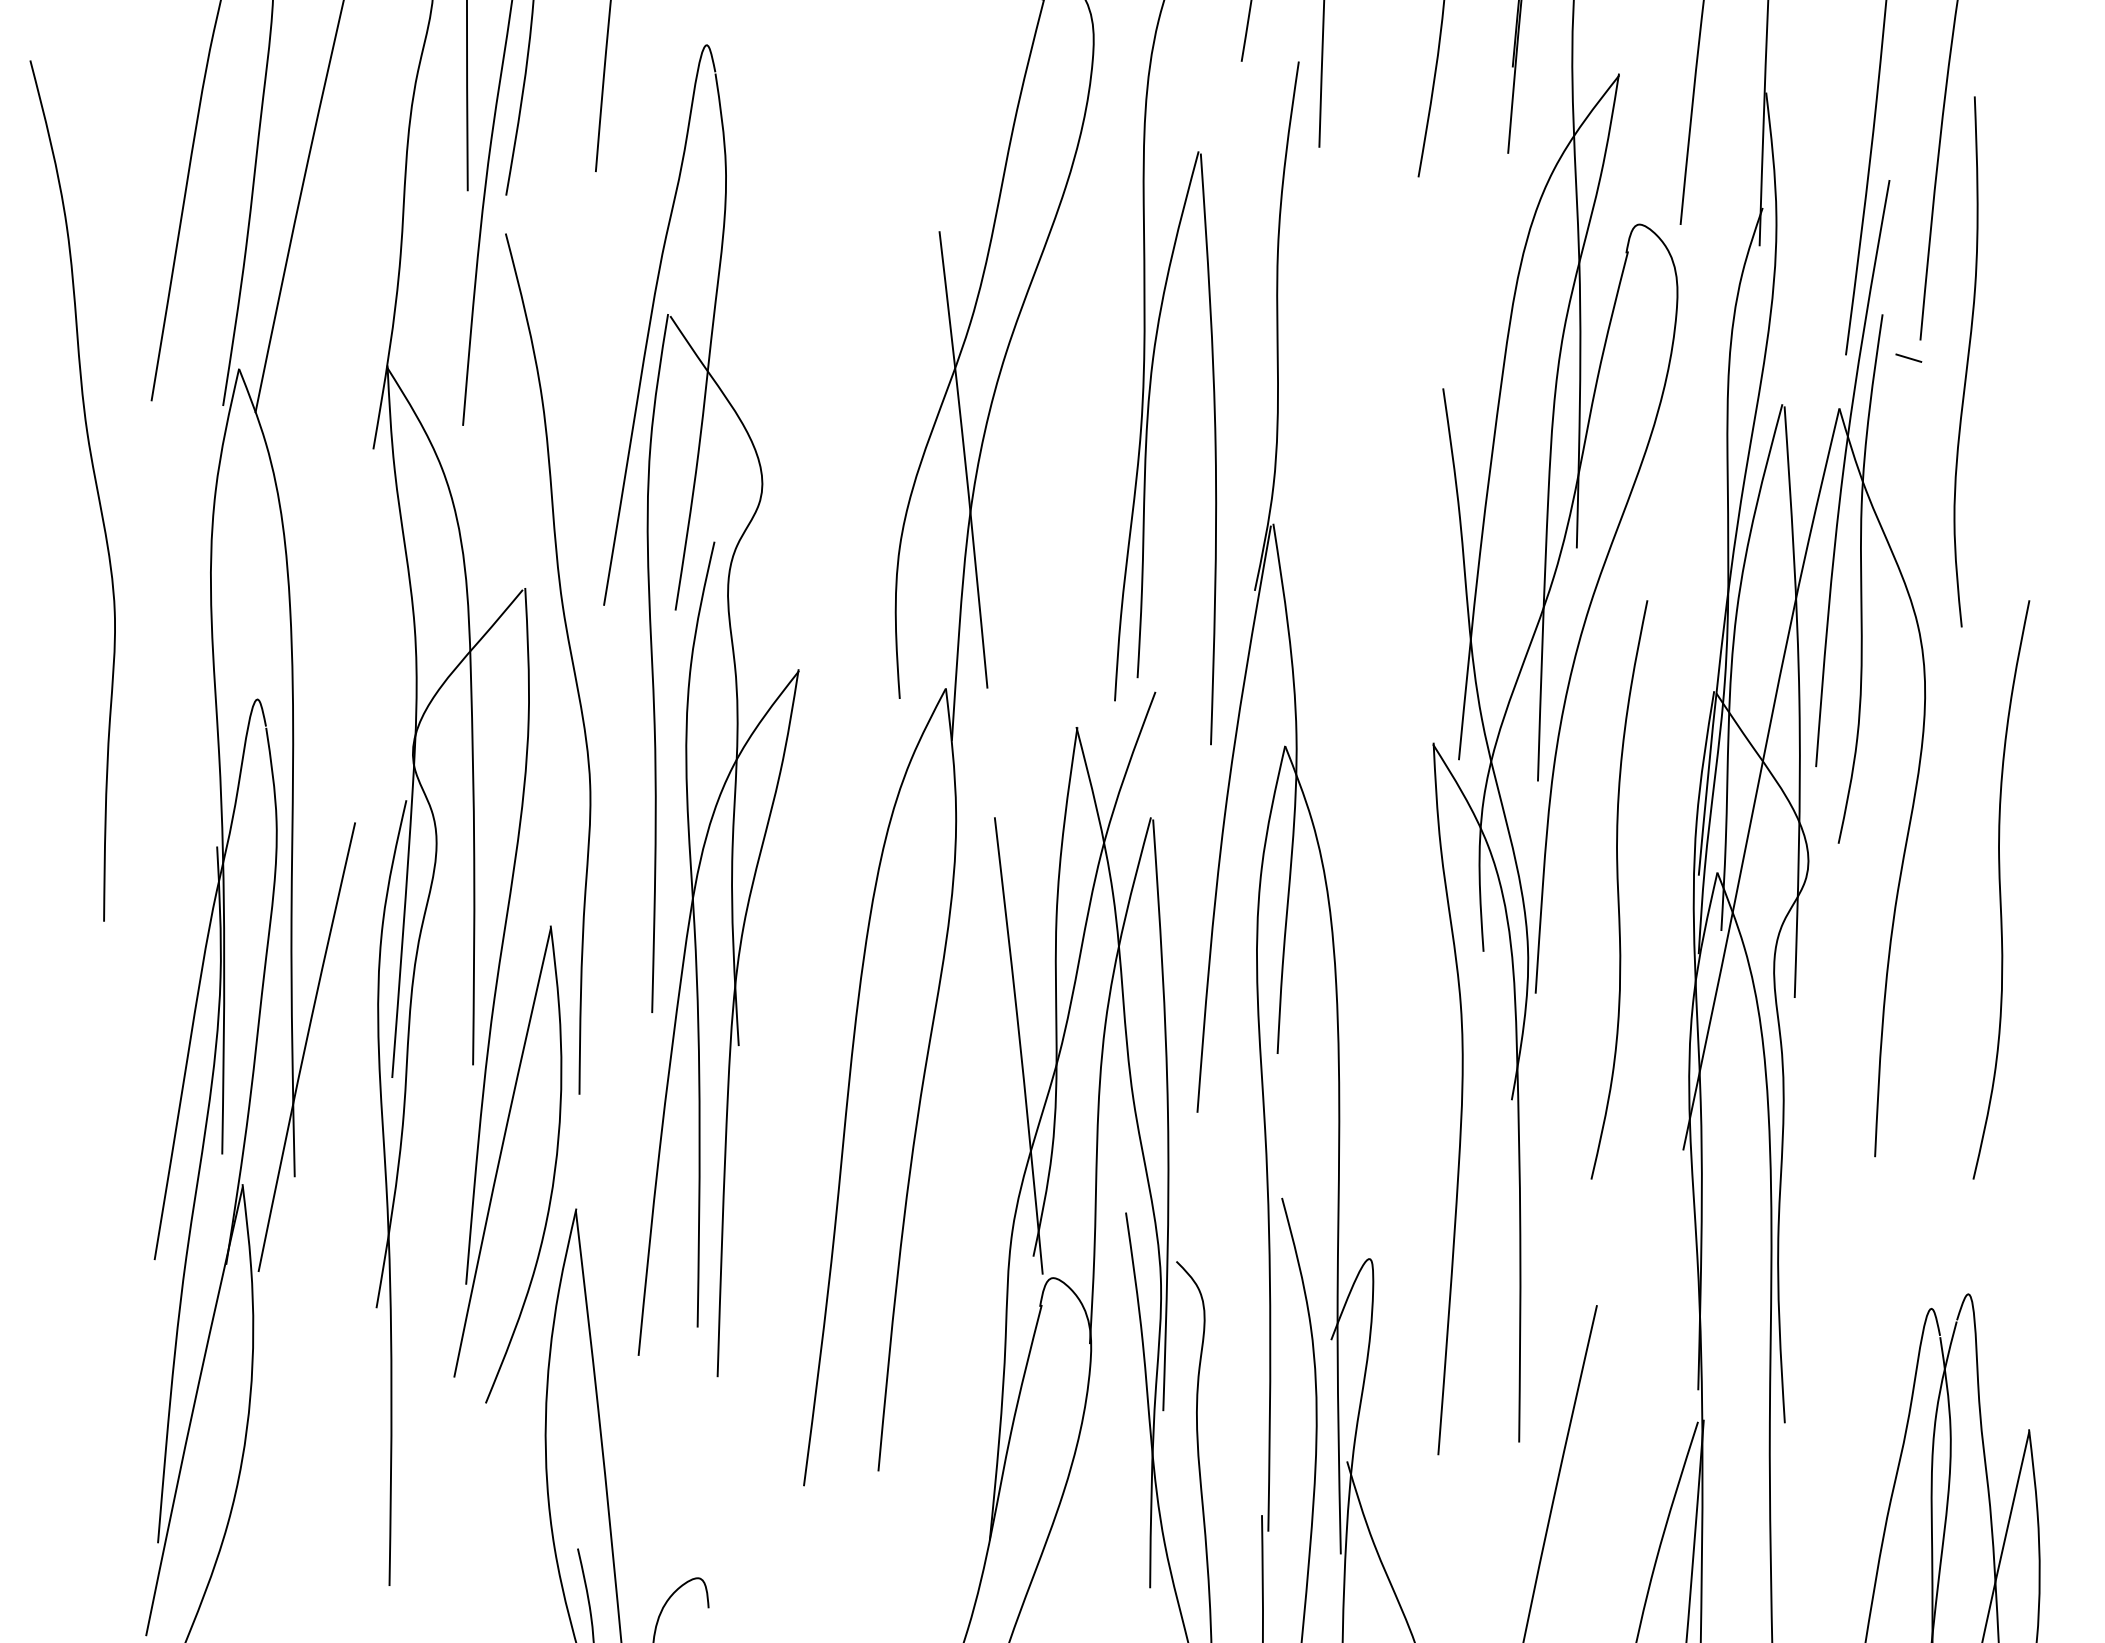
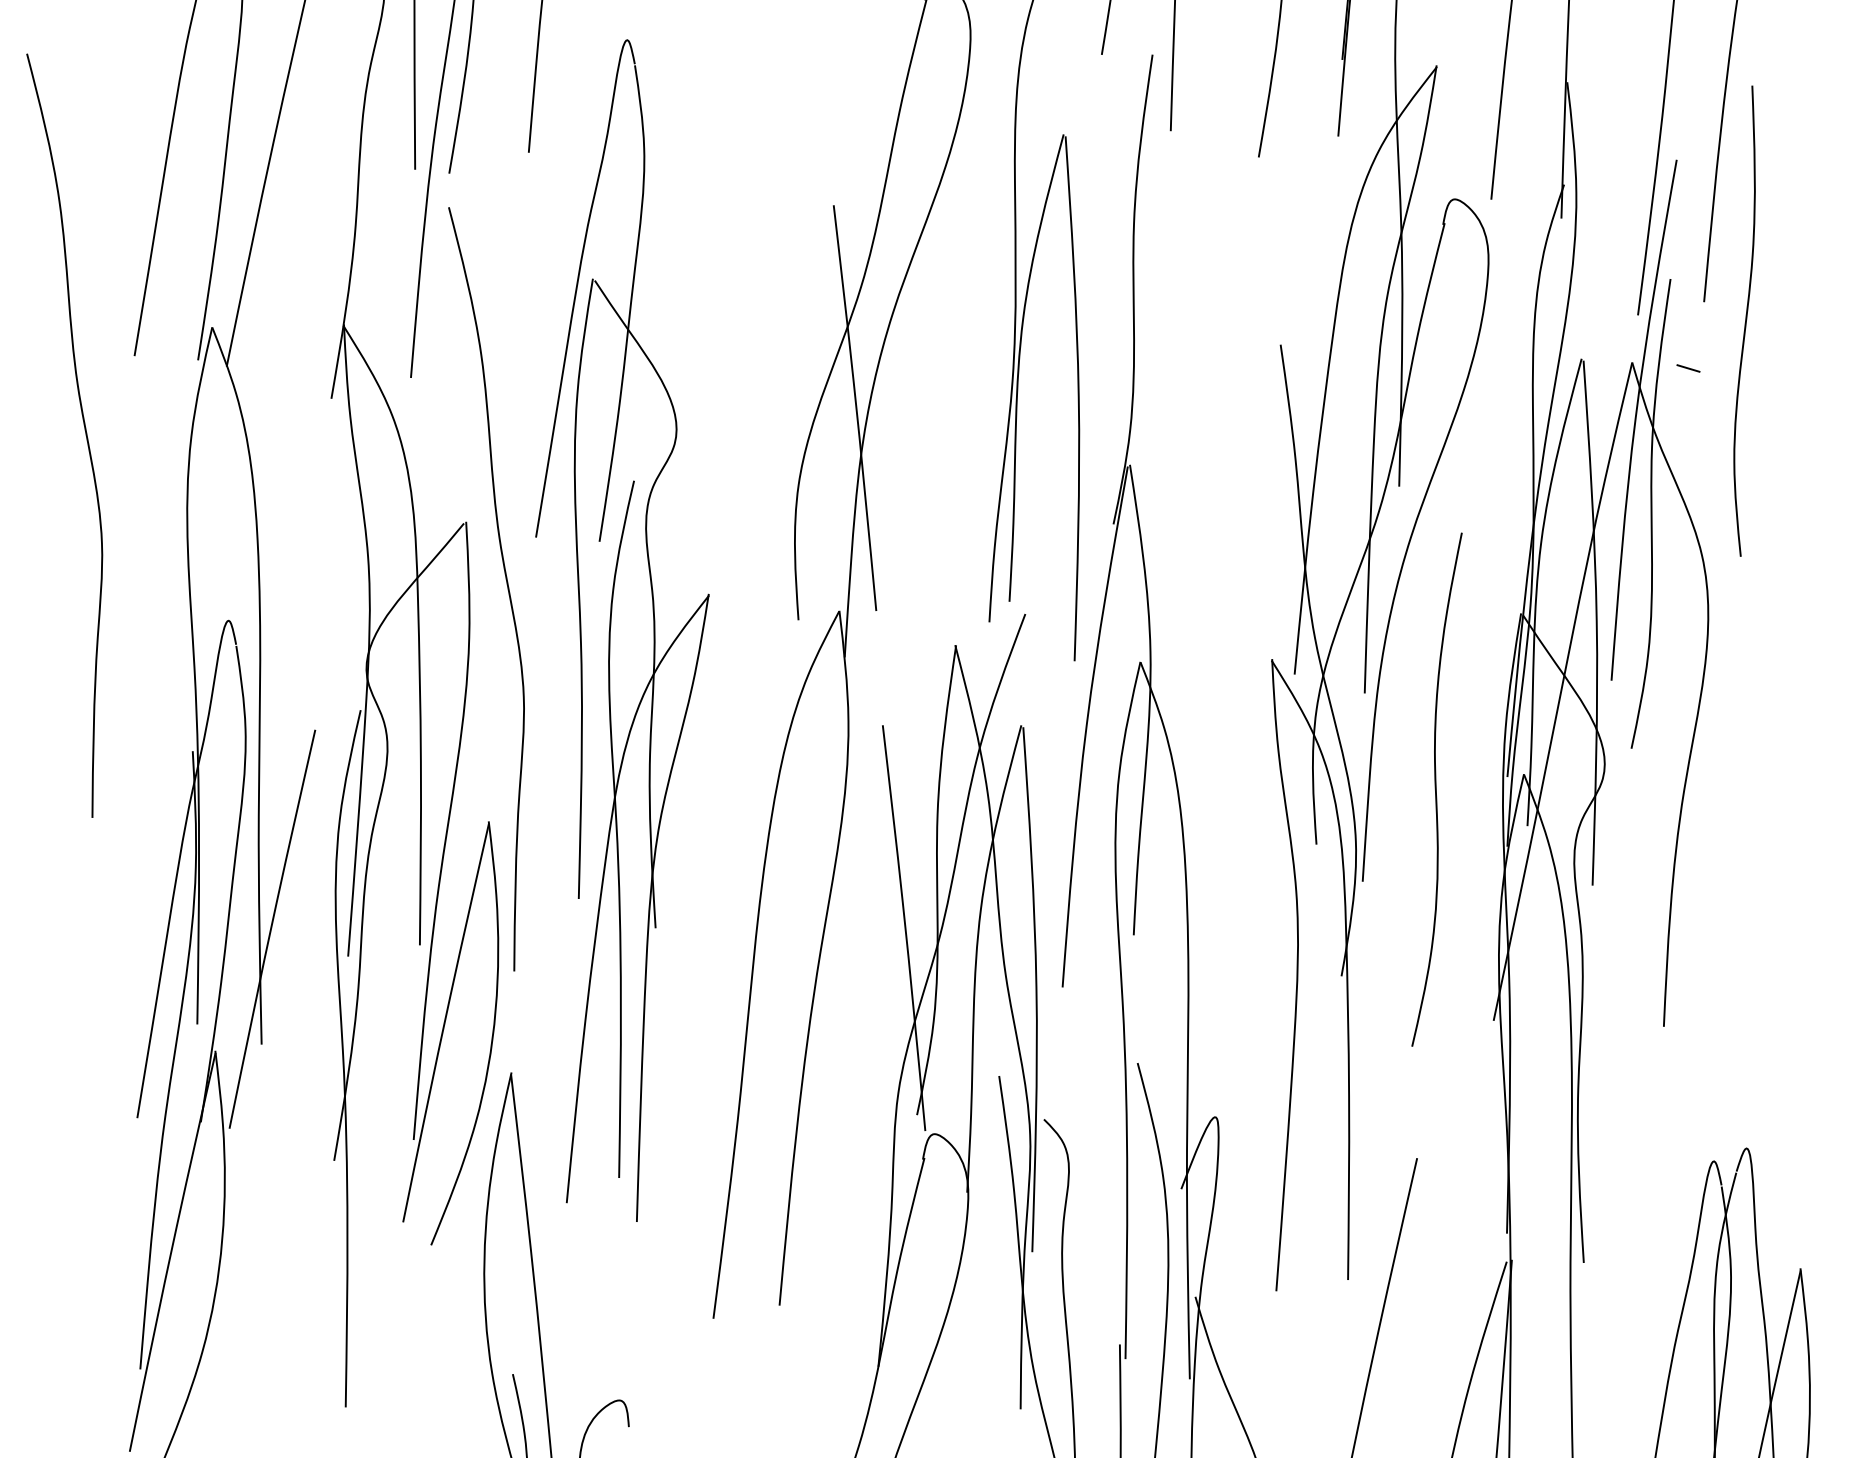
line: (1908, 357) -> (1688, 367), moved
curve: (2000, 889) -> (1775, 789), removed

